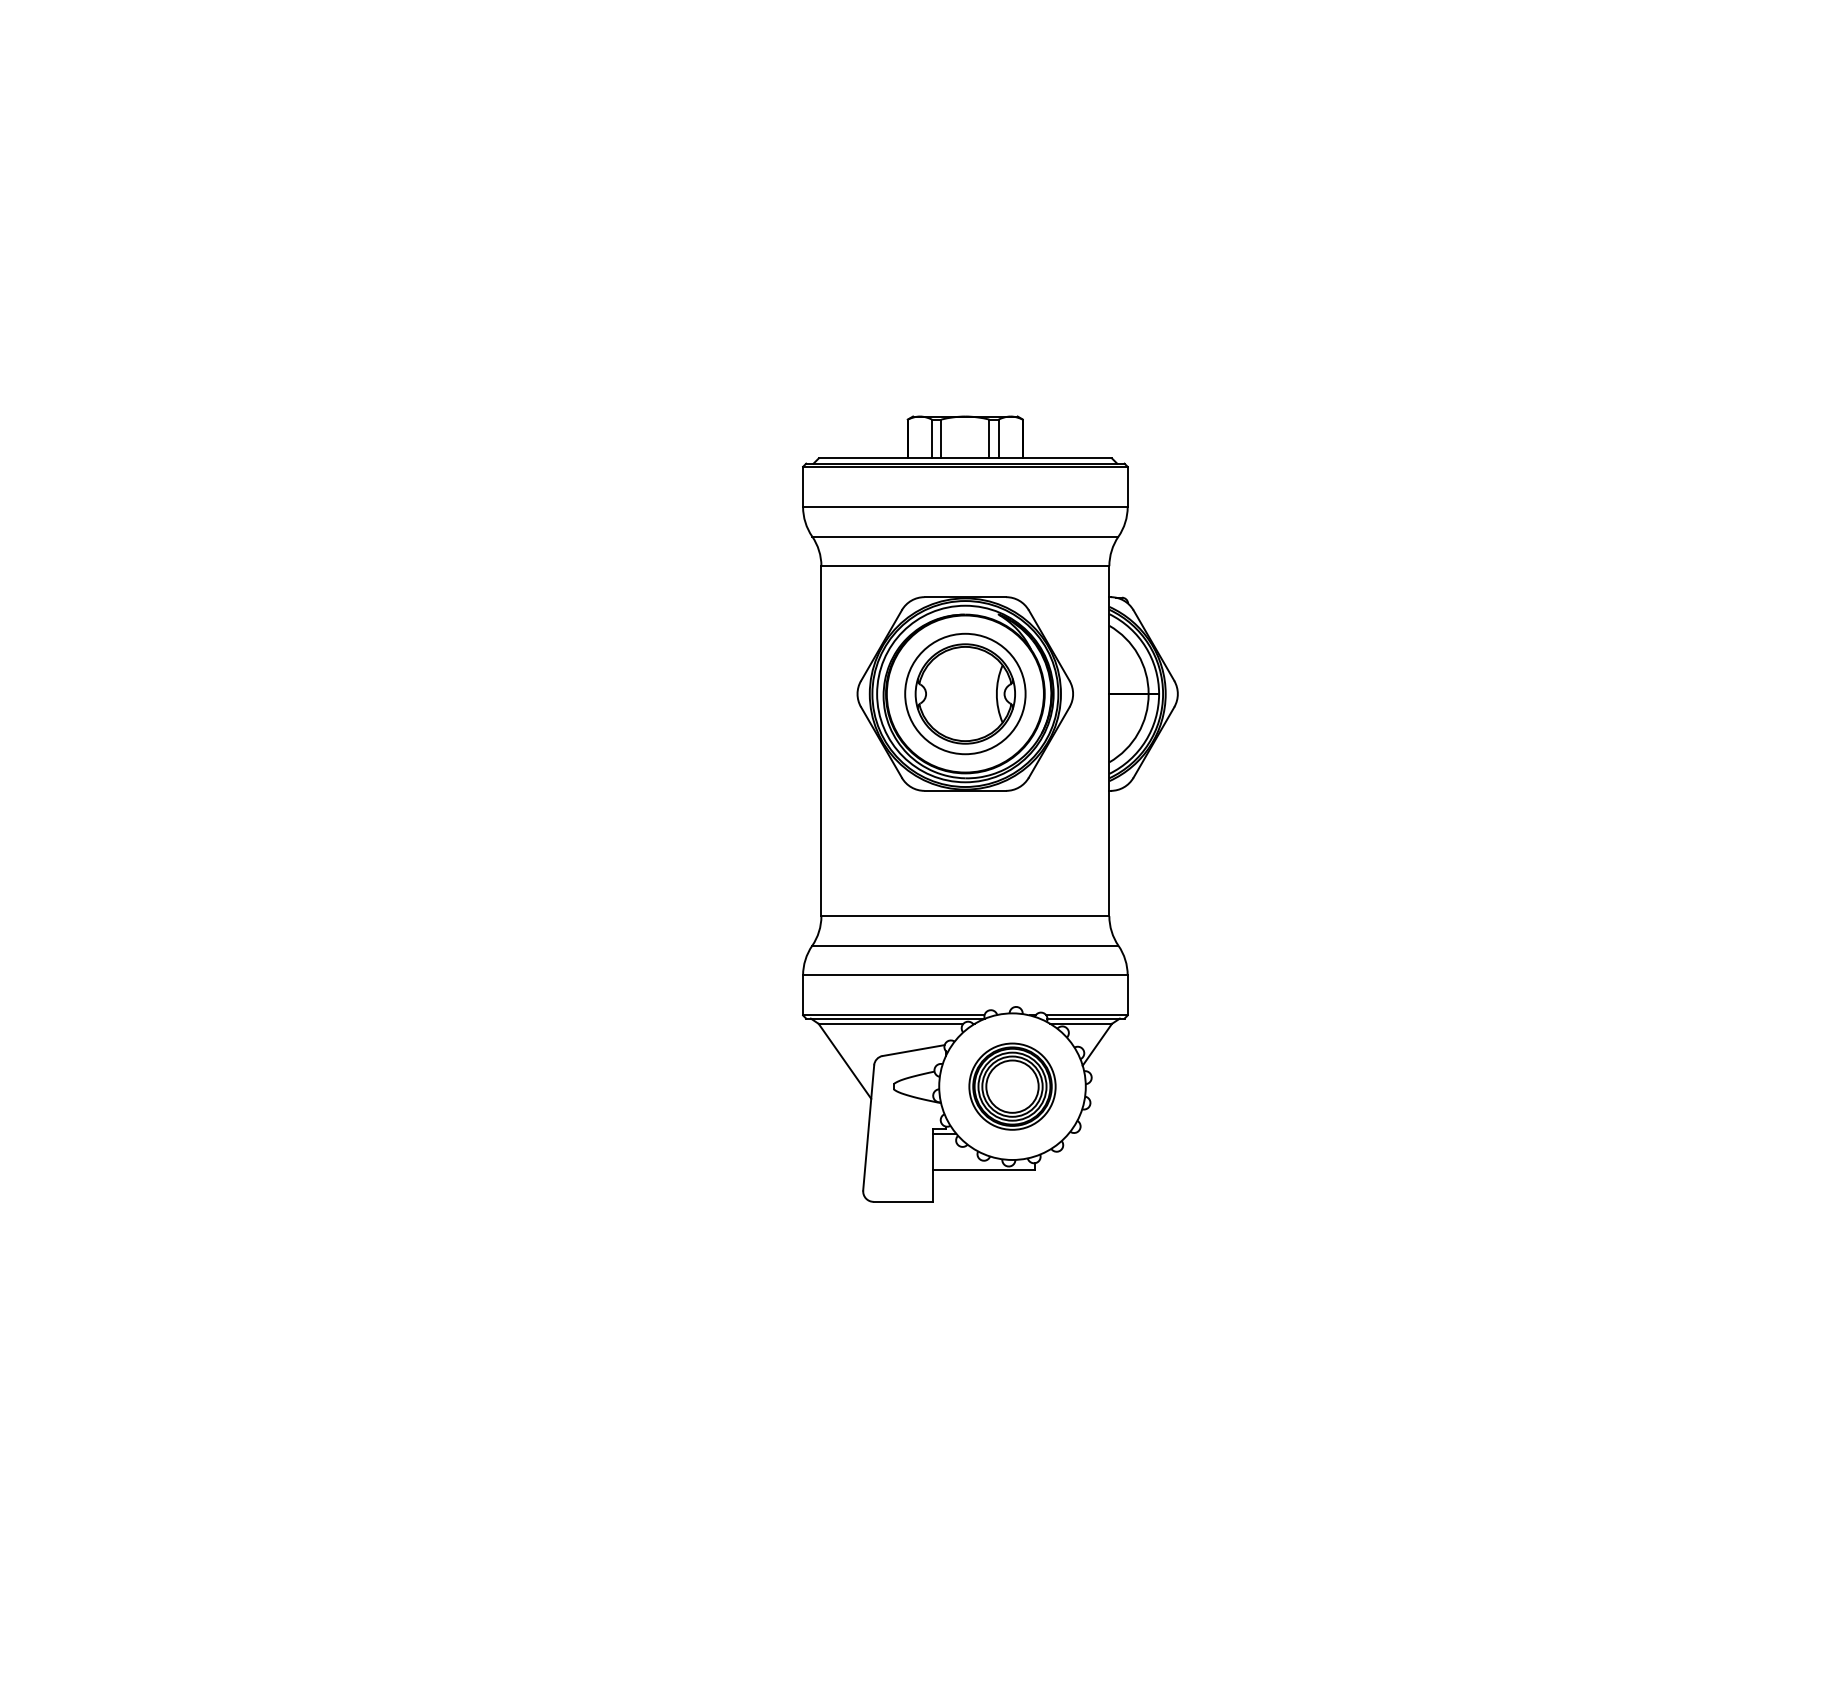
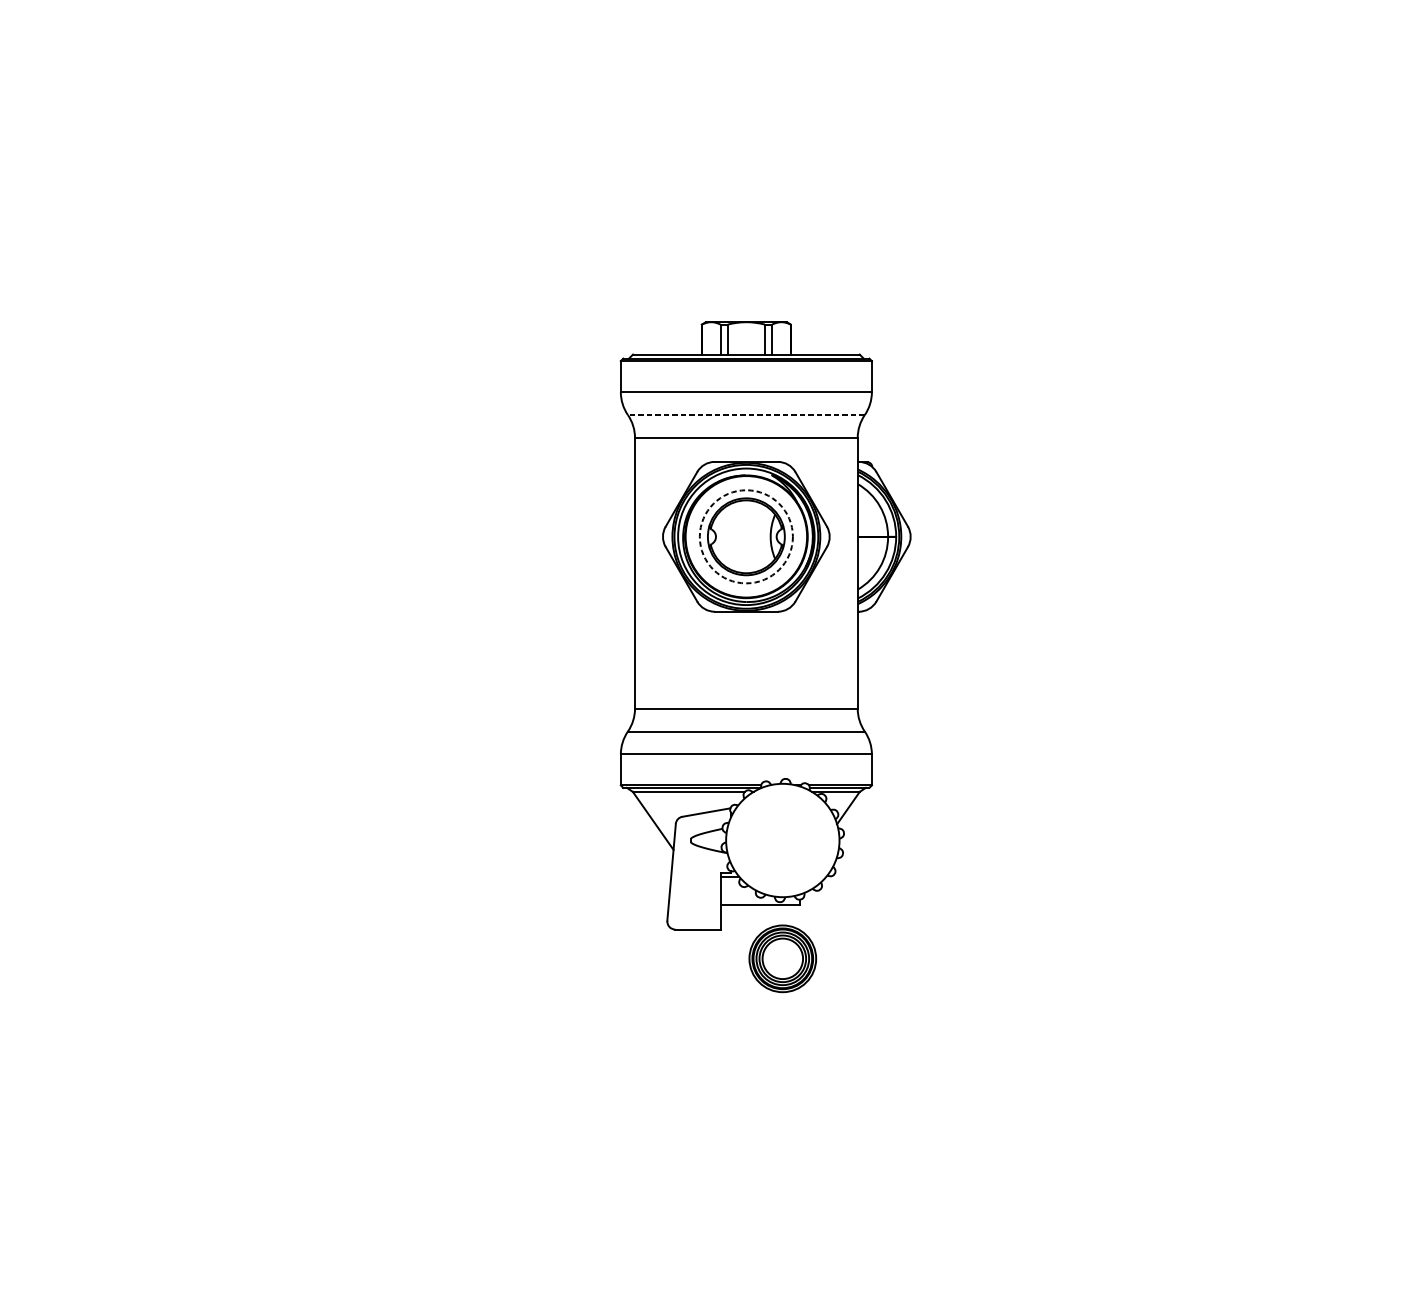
line: (964, 536) -> (745, 414), solid -> dashed
circle: (965, 693) -> (746, 536), solid -> dashed
part: (1012, 1086) -> (782, 958), moved

